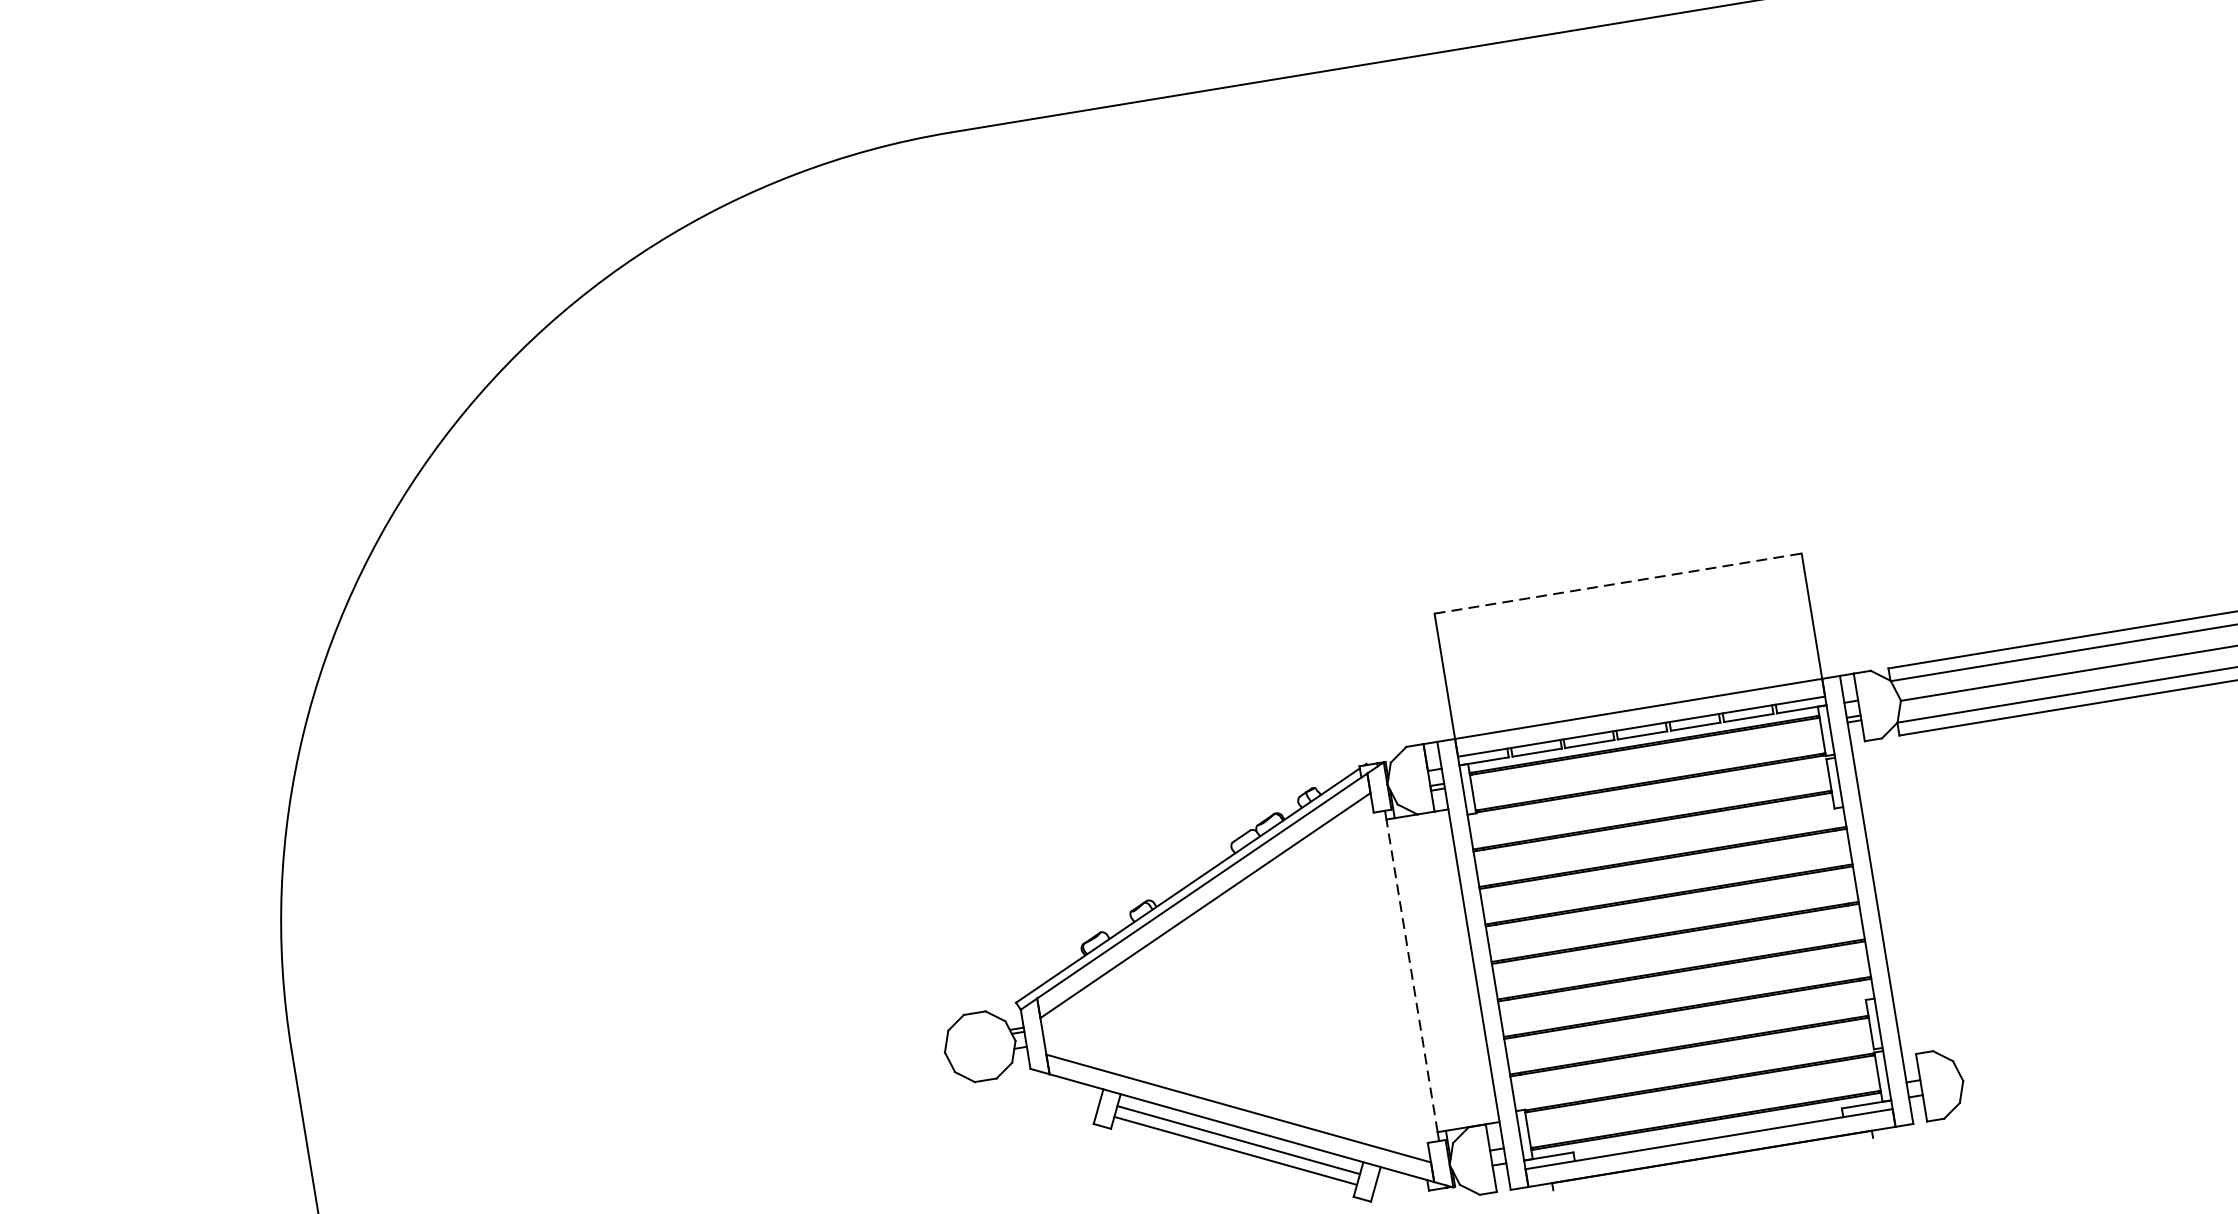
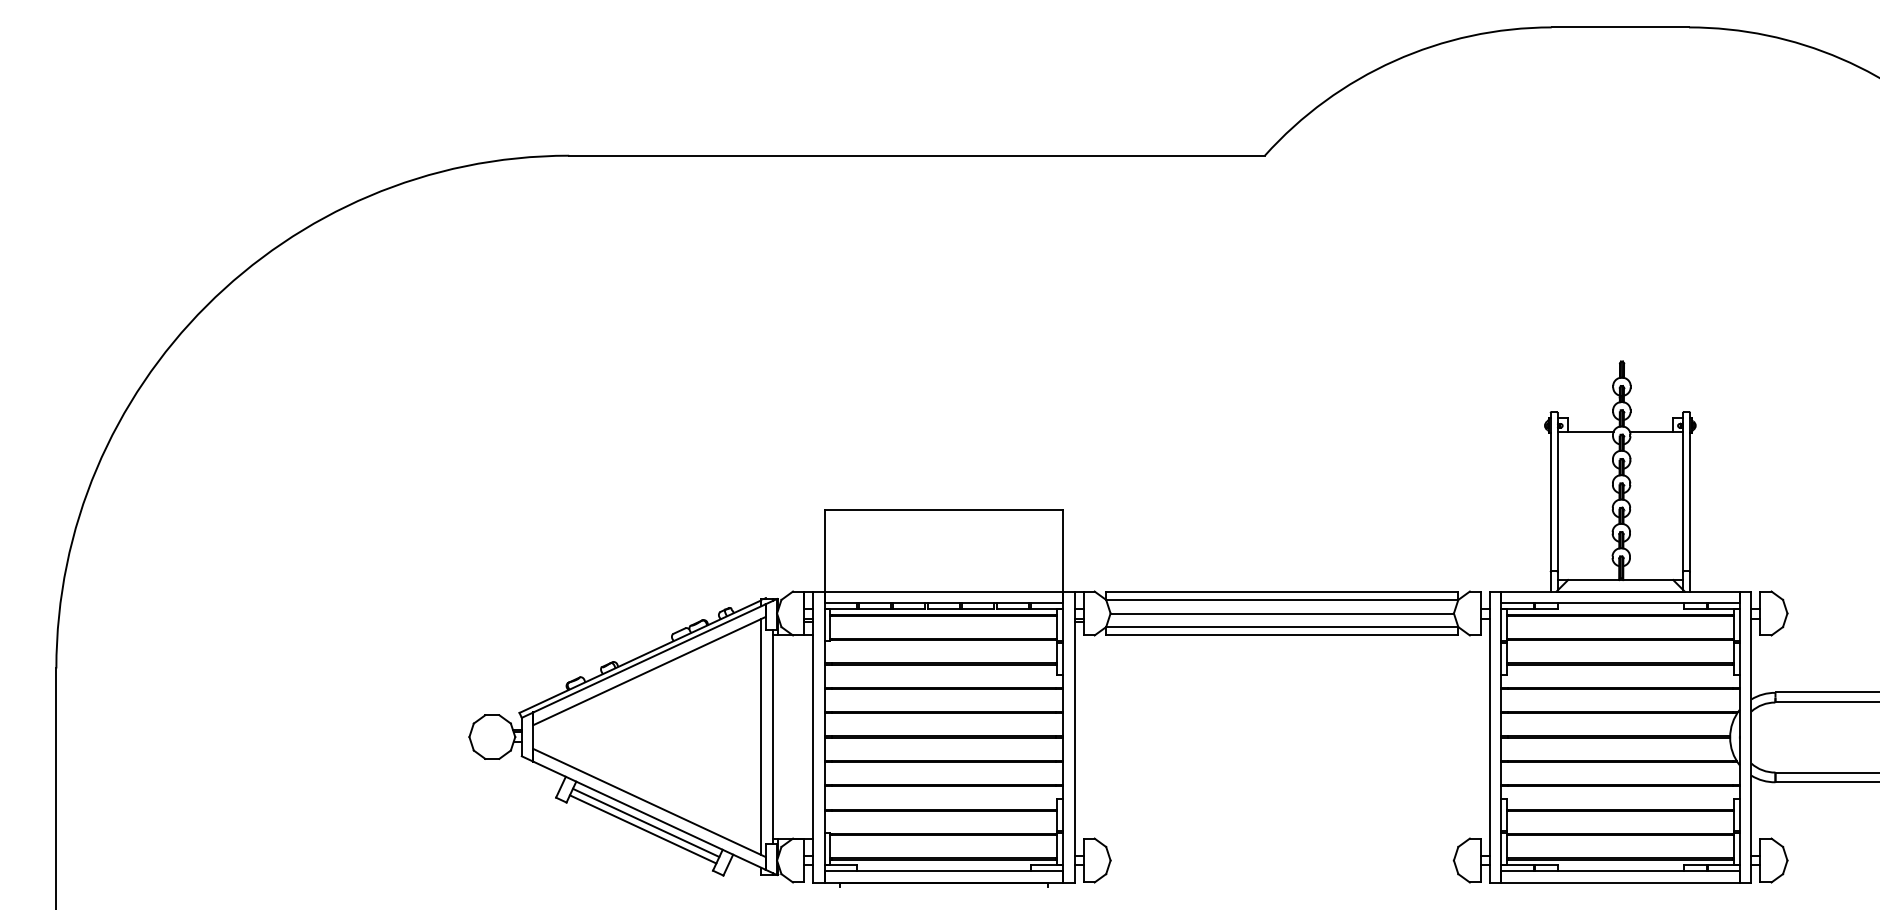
line: (1619, 583) -> (944, 510), dashed -> solid
line: (1411, 975) -> (772, 736), dashed -> solid
line: (1394, 979) -> (761, 737), added

